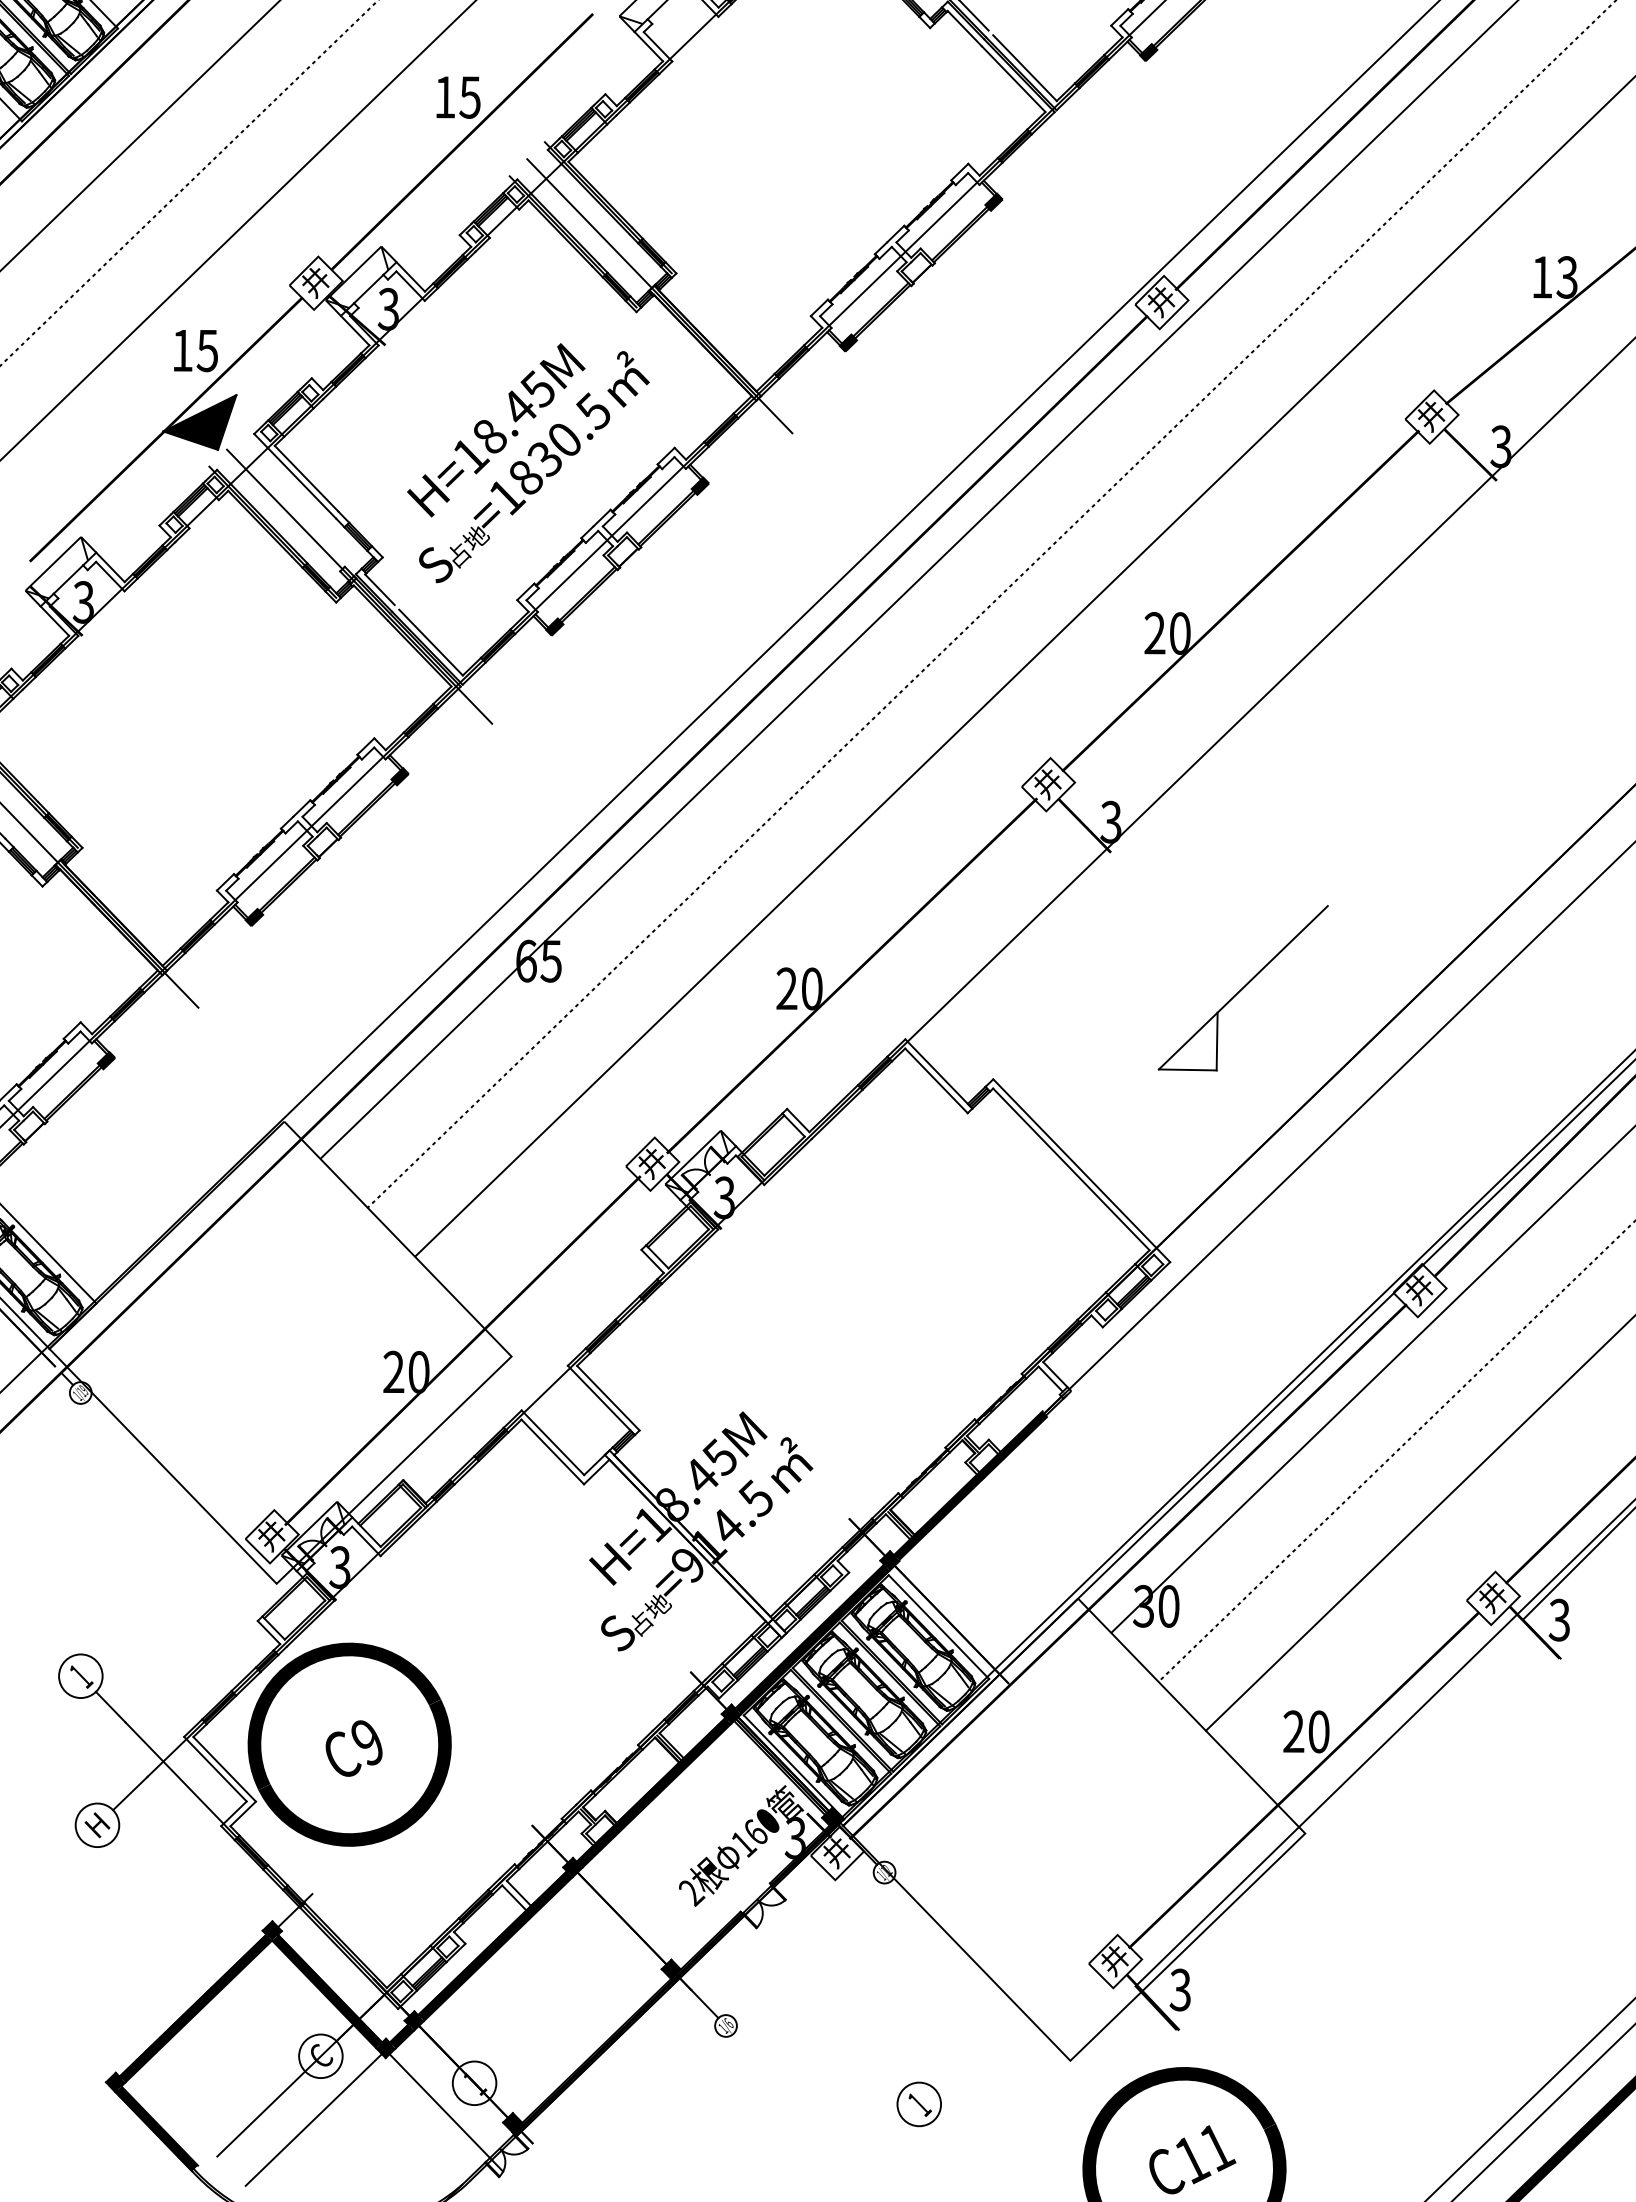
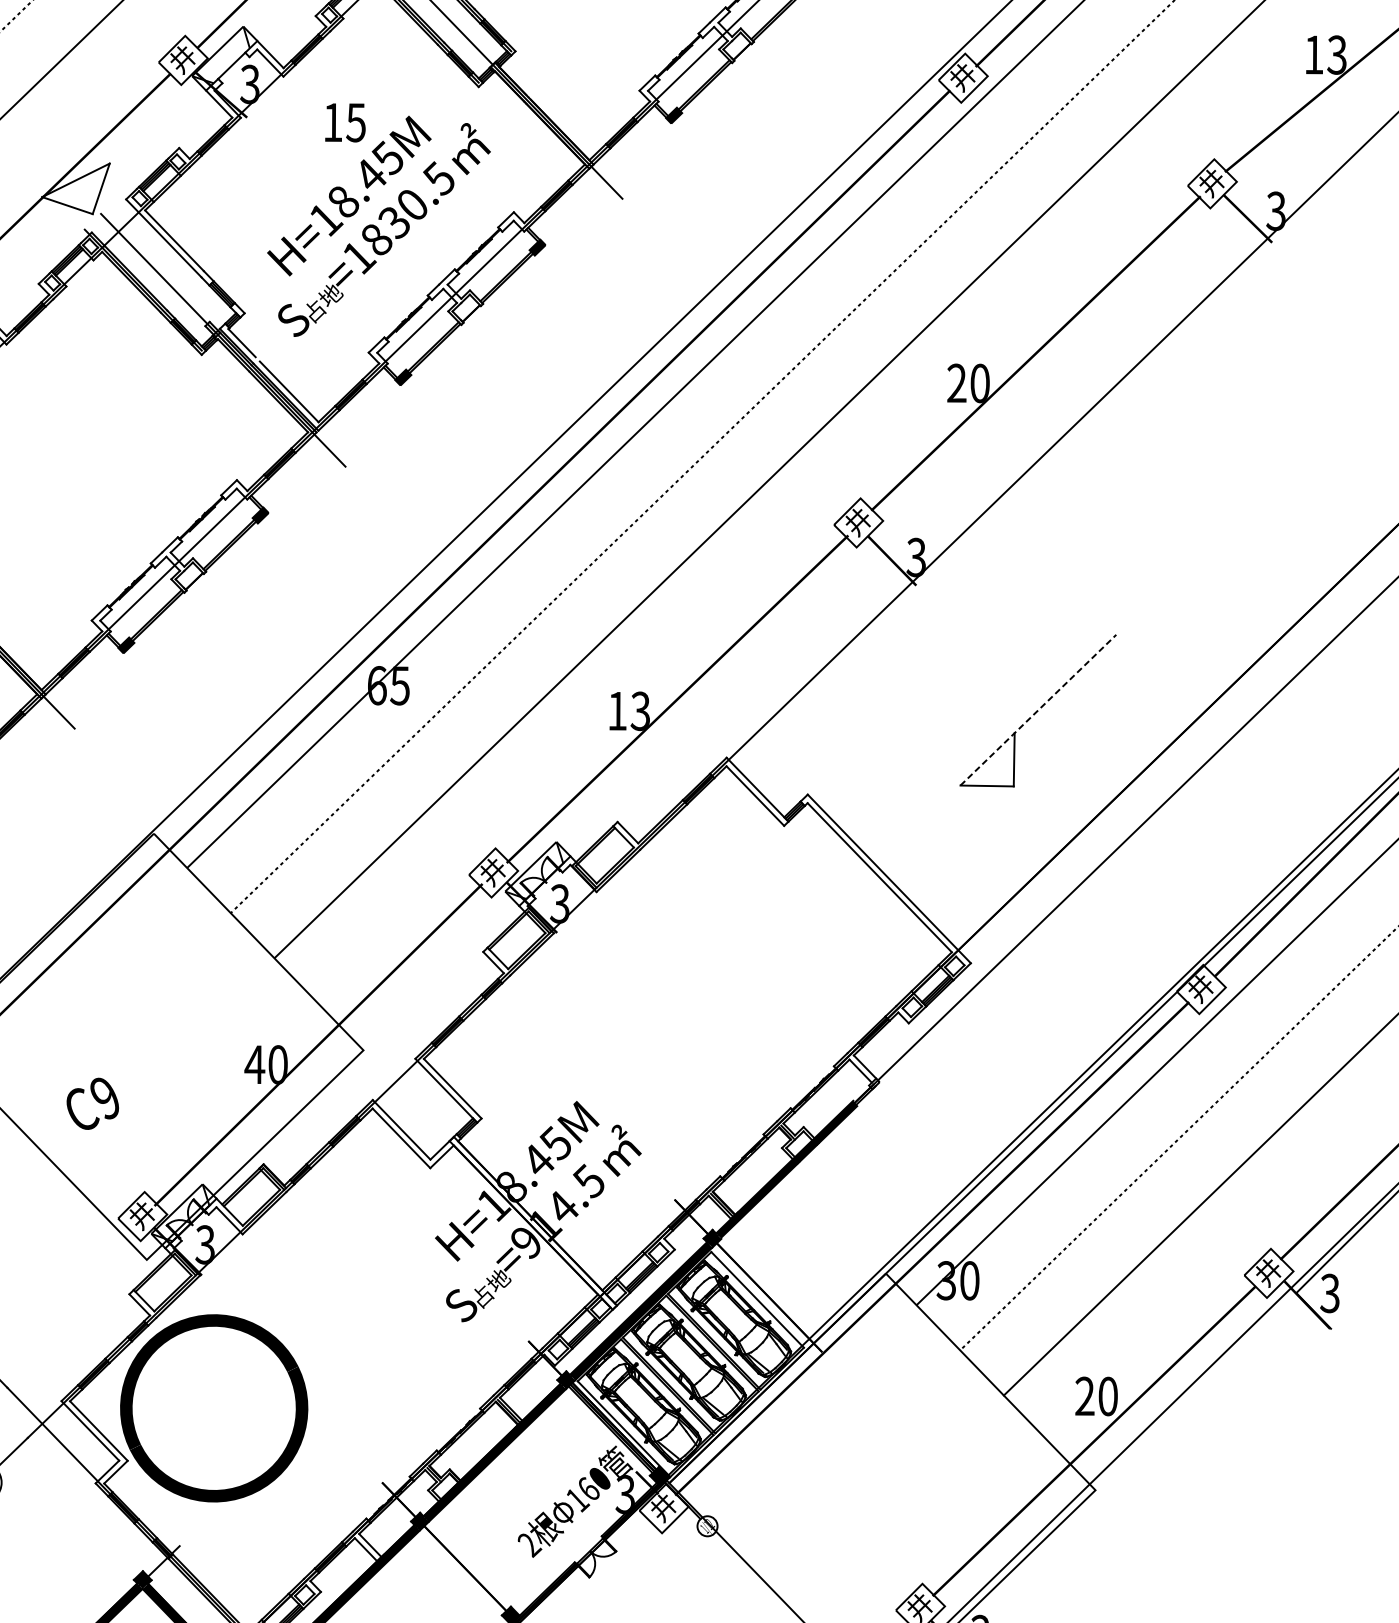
text: (195, 351) -> (344, 123), moved
fill: (199, 422) -> (75, 188), removed
line: (1243, 987) -> (1038, 709), solid -> dashed
text: (799, 988) -> (629, 710), 20 -> 13
text: (393, 1371) -> (254, 1064), 20 -> 40
text: (353, 1748) -> (92, 1103), moved

